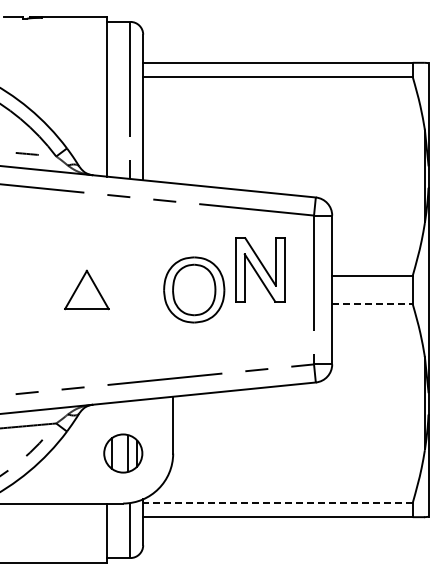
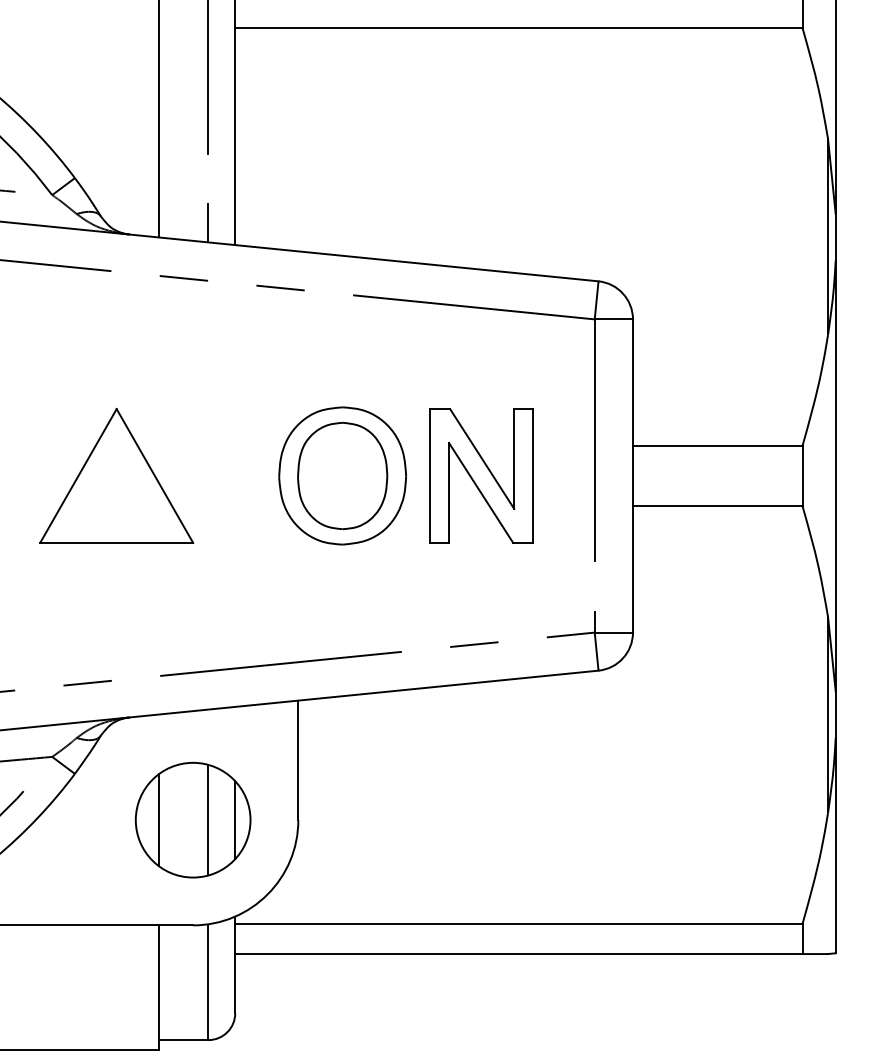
part: (260, 269) -> (482, 474), moved
part: (86, 289) -> (115, 474), size x1.67
line: (372, 304) -> (717, 506), dashed -> solid
part: (123, 453) -> (193, 820), size x1.43
line: (277, 502) -> (517, 923), dashed -> solid

